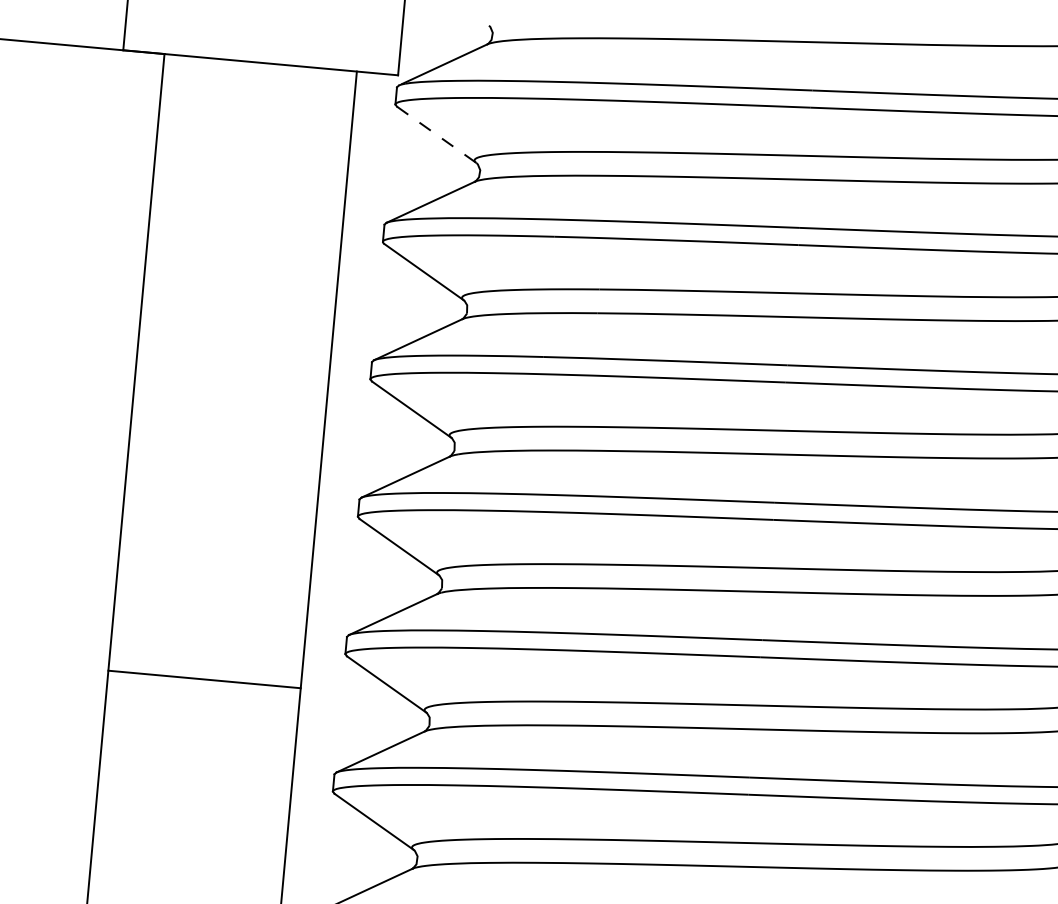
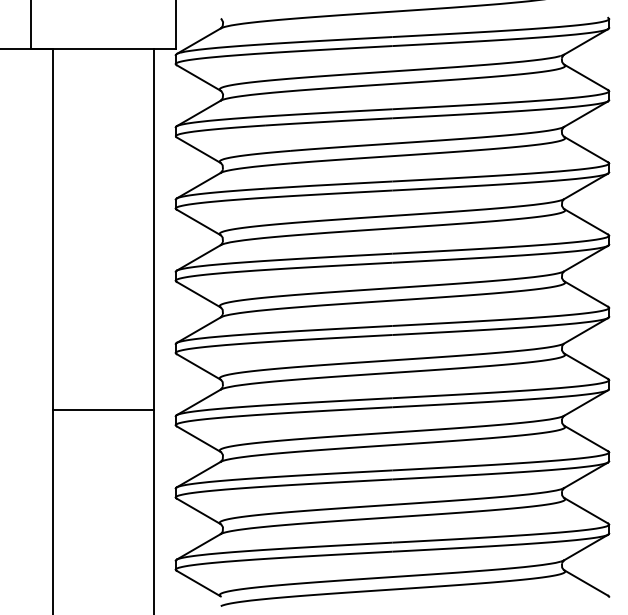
line: (436, 133) -> (198, 77), dashed -> solid
line: (204, 678) -> (103, 409), moved

